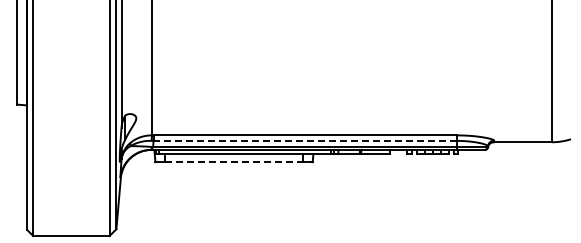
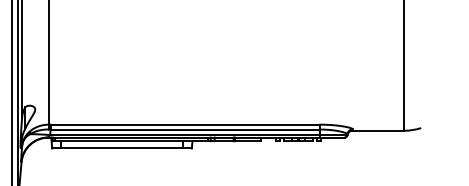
line: (304, 140) -> (184, 129), dashed -> solid
line: (234, 162) -> (122, 148), dashed -> solid

